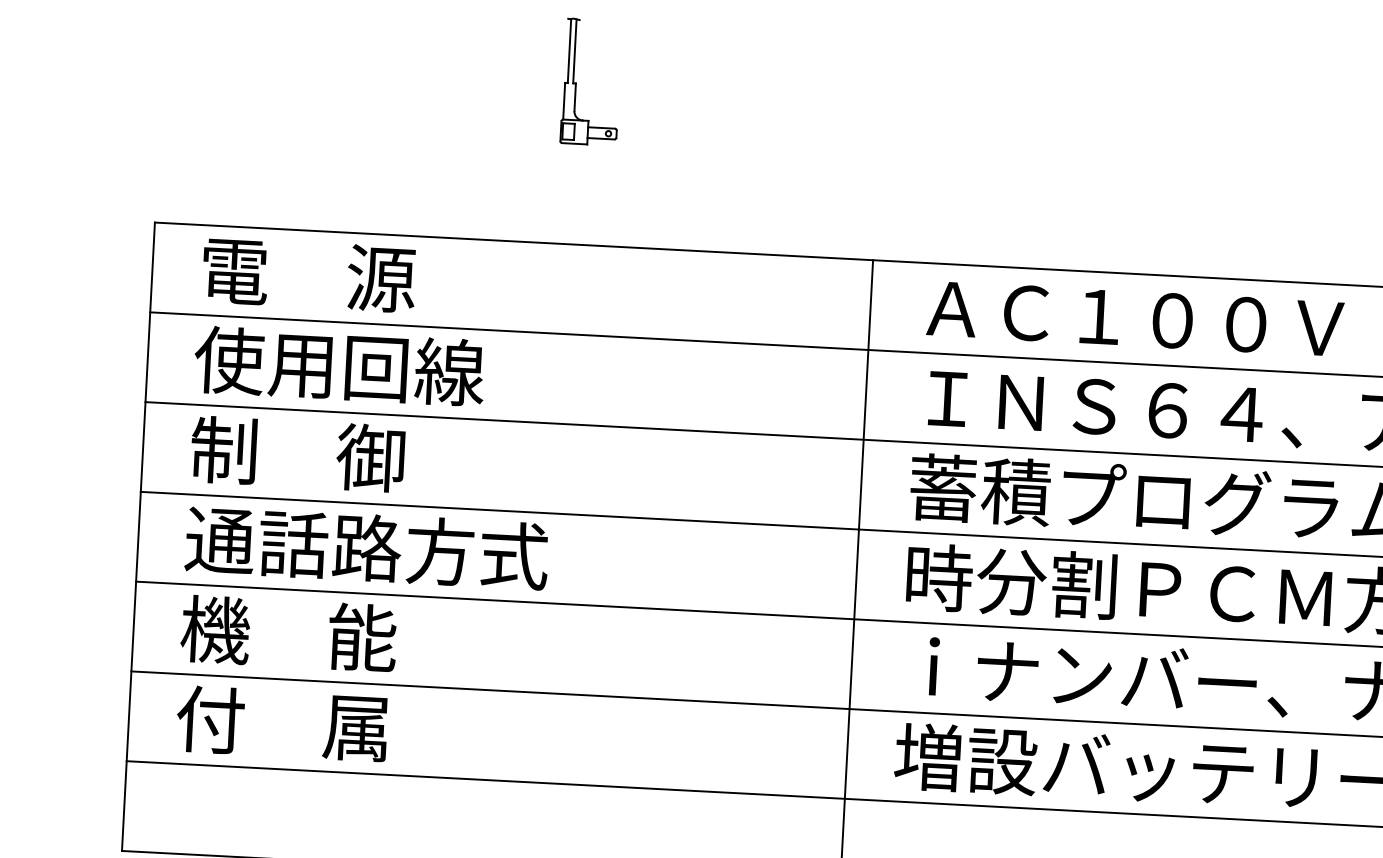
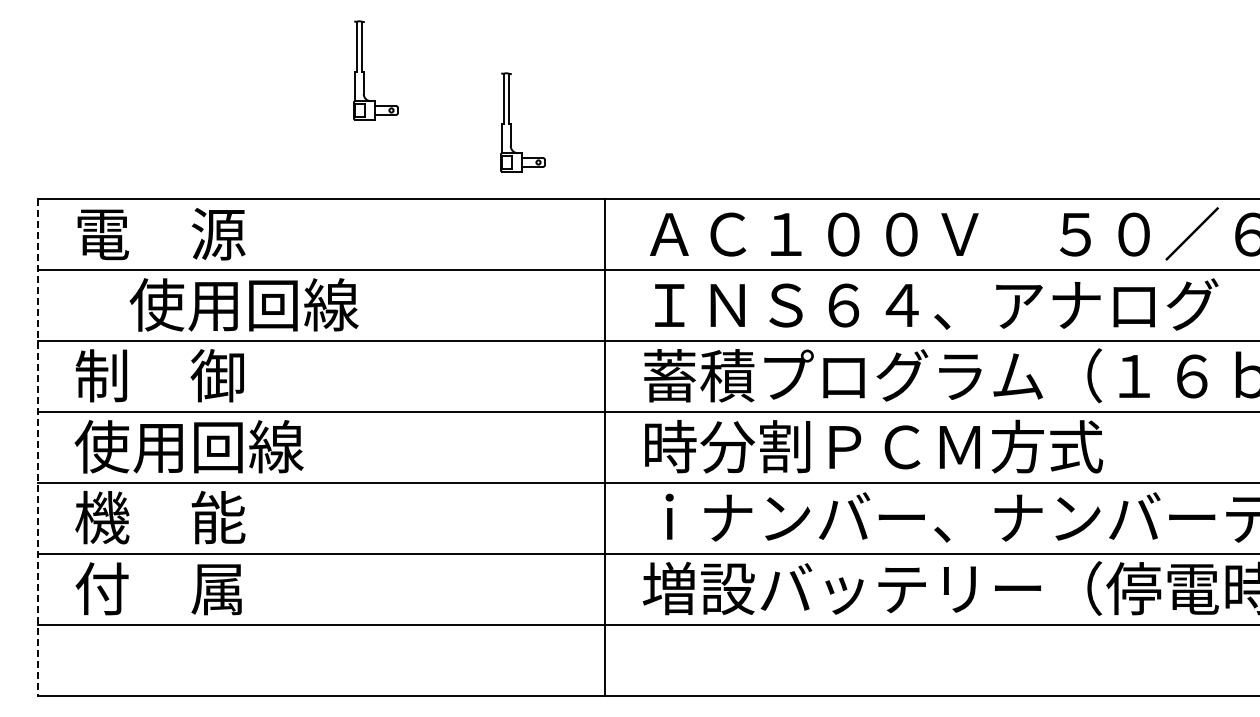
part: (759, 158) -> (511, 123), added
text: (338, 365) -> (243, 304), moved
line: (138, 536) -> (37, 447), solid -> dashed
text: (365, 547) -> (217, 446), 通話路方式 -> 使用回線

